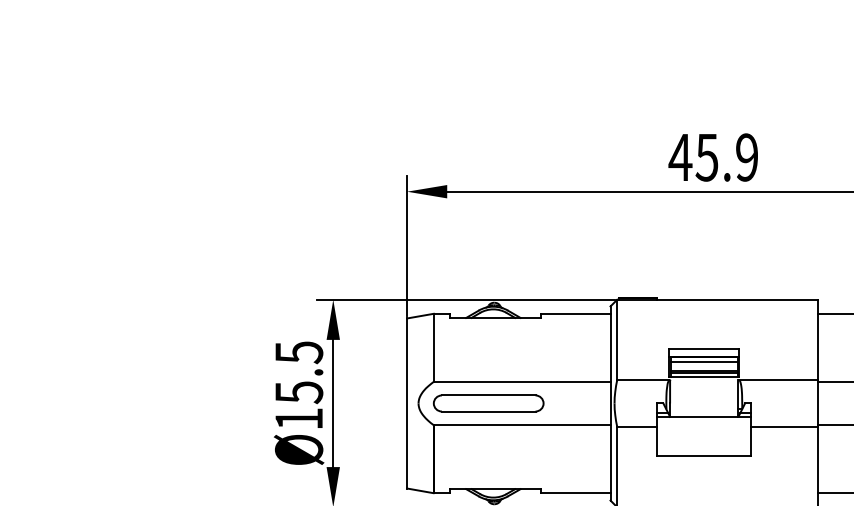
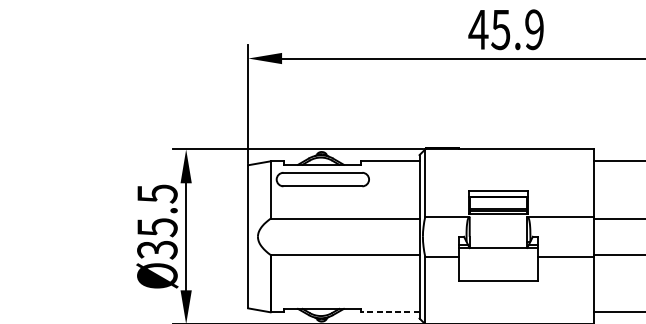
line: (703, 362) -> (497, 202), removed
part: (488, 403) -> (322, 179), moved
text: (299, 419) -> (157, 250), Ø15.5 -> Ø35.5
line: (575, 493) -> (390, 312), solid -> dashed

